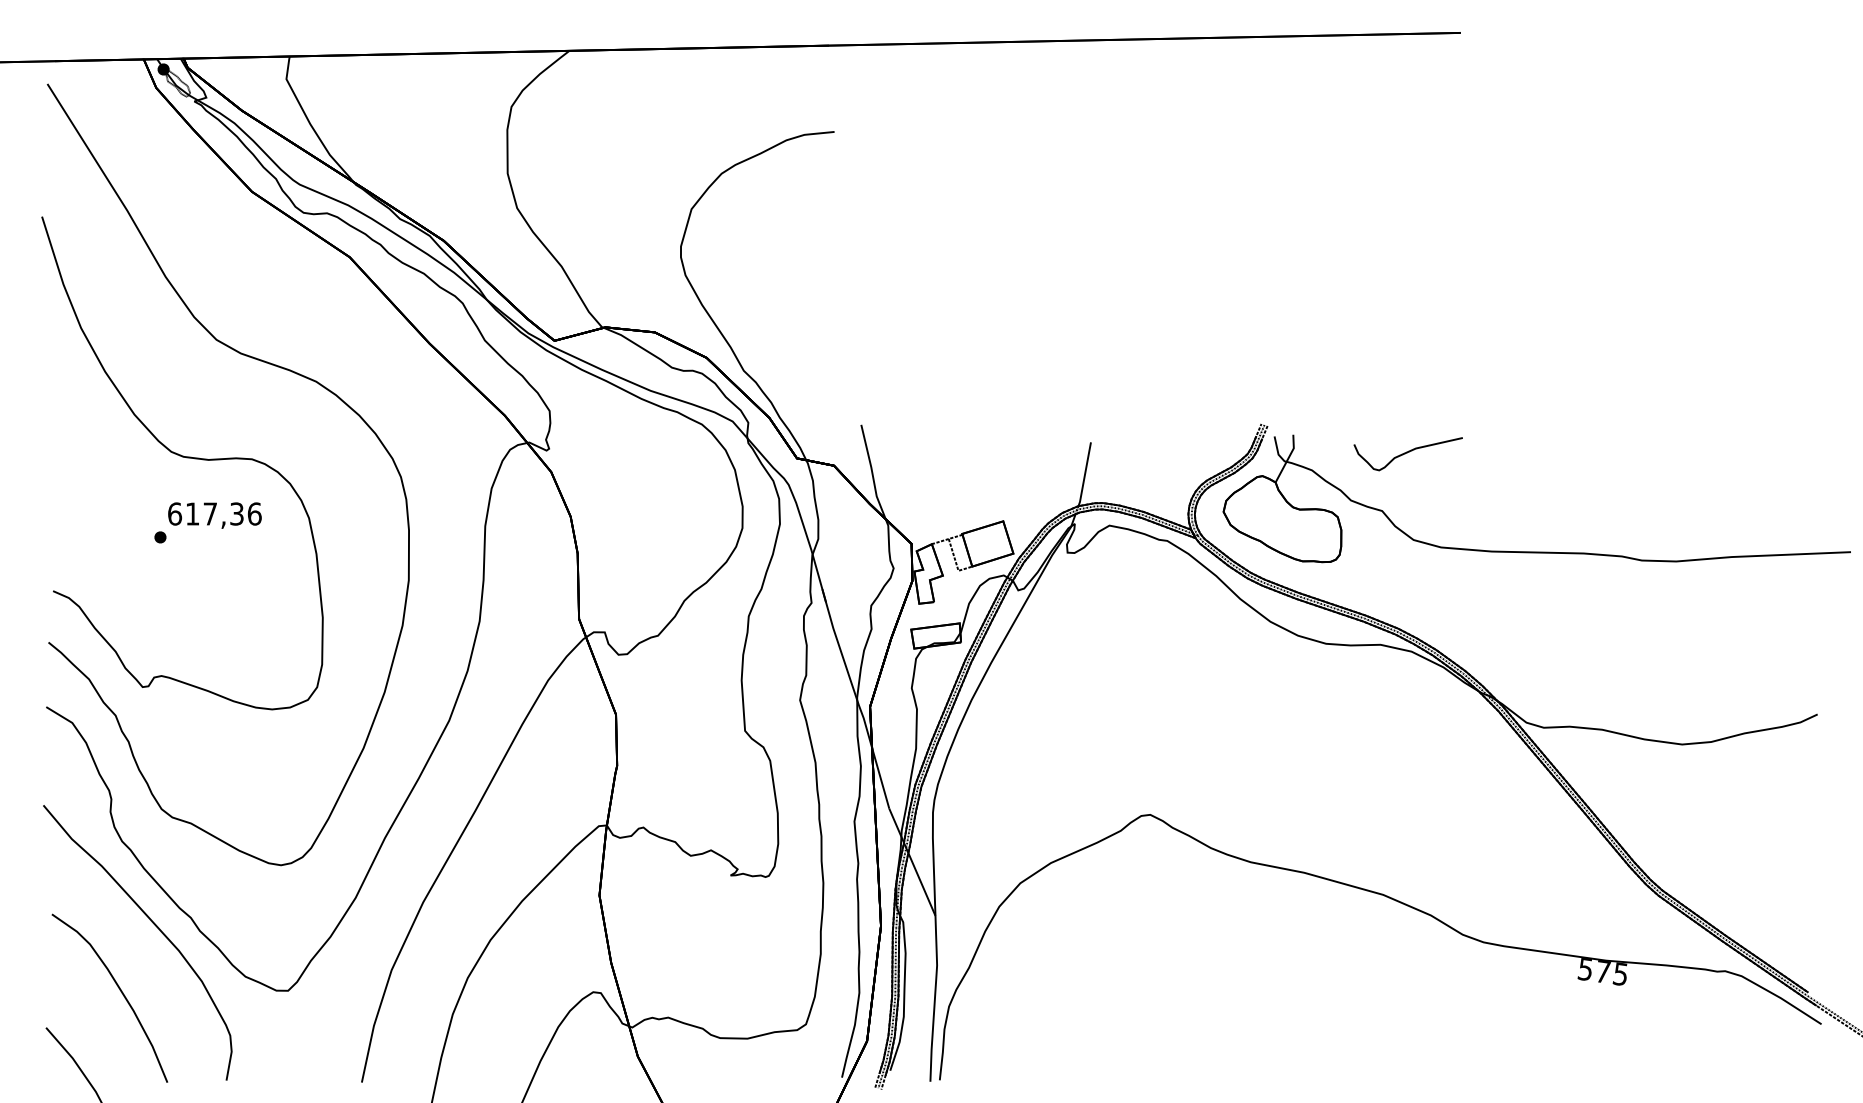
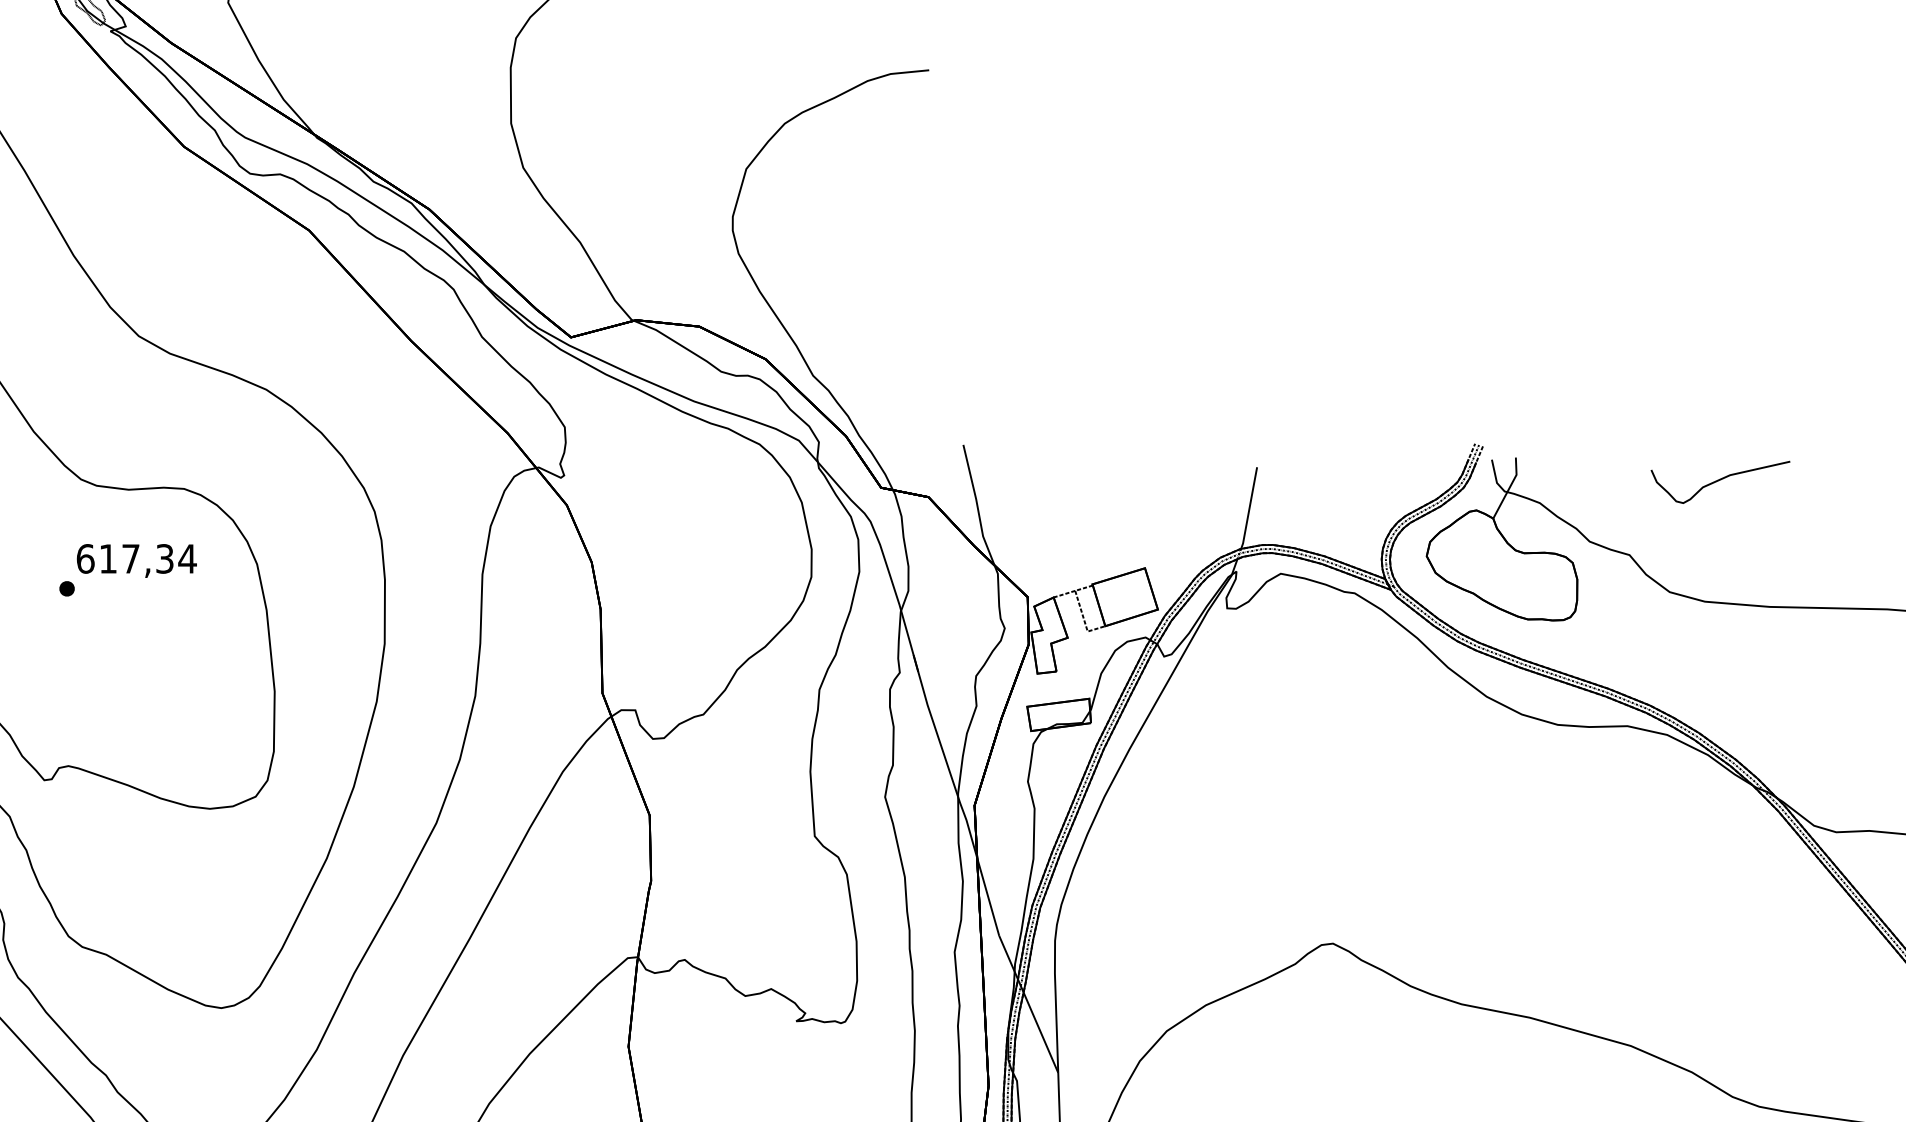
part: (1407, 454) -> (1719, 482), moved
text: (254, 513) -> (187, 558), 617,36 -> 617,34

